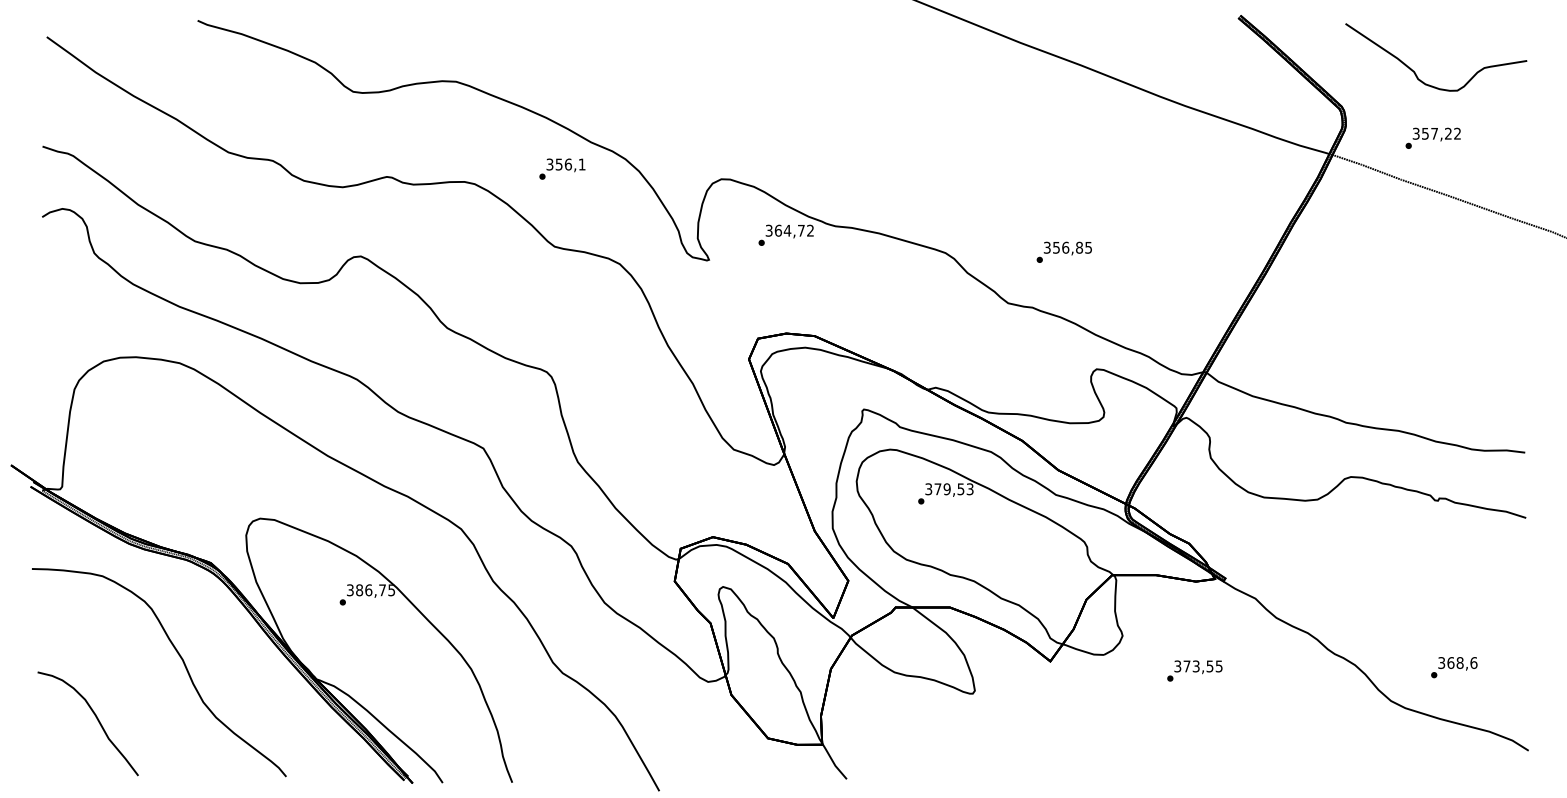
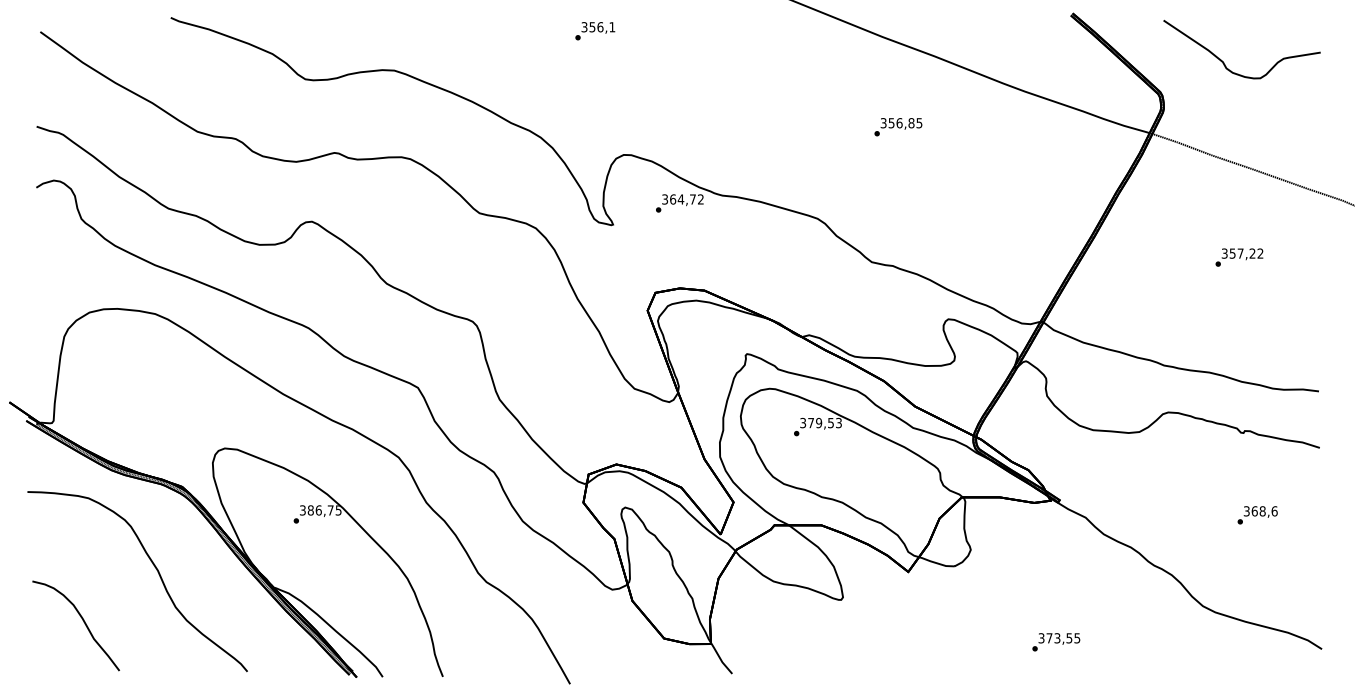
text: (1433, 138) -> (1239, 257), moved
text: (562, 169) -> (595, 31), moved
text: (1064, 252) -> (898, 127), moved
text: (1454, 667) -> (1257, 515), moved
text: (1195, 671) -> (1056, 642), moved

